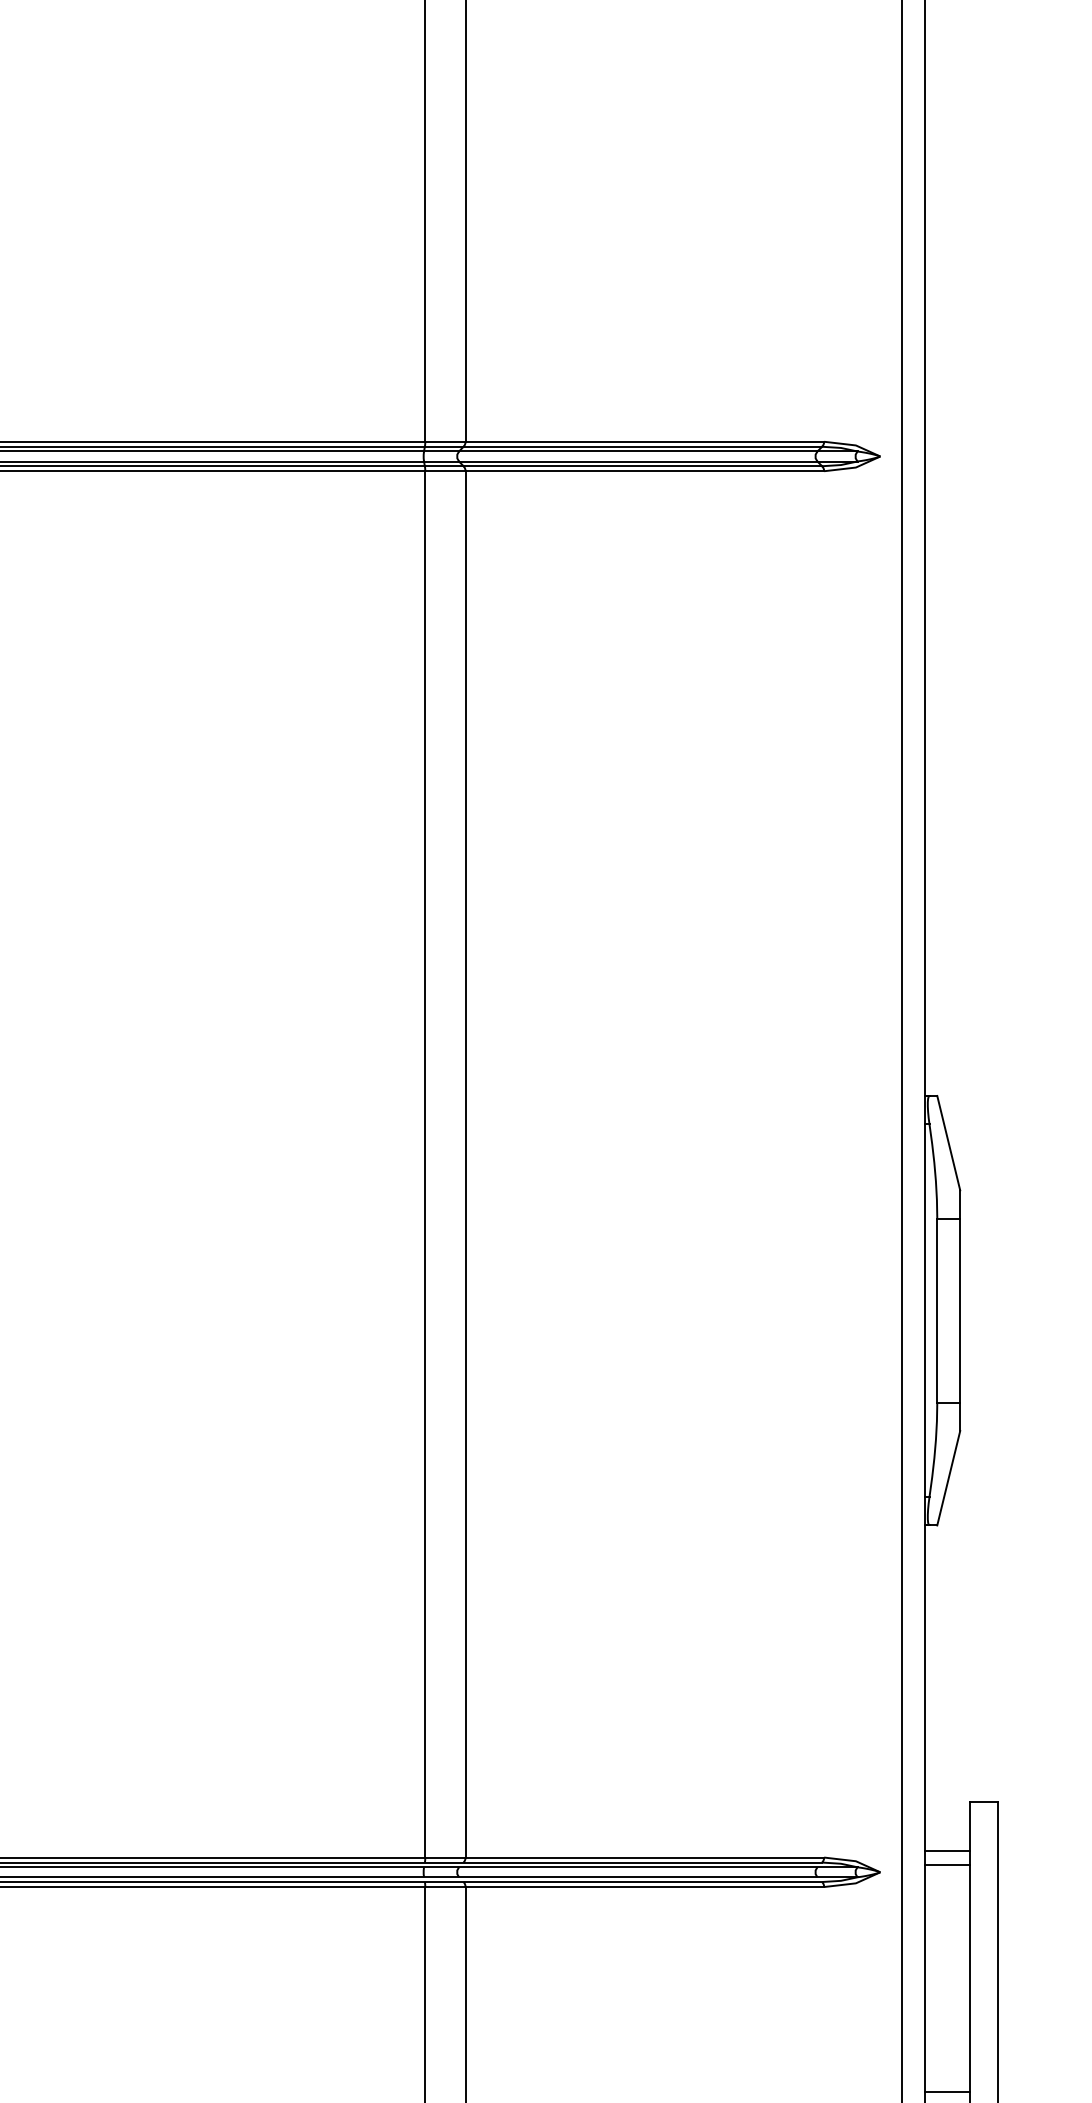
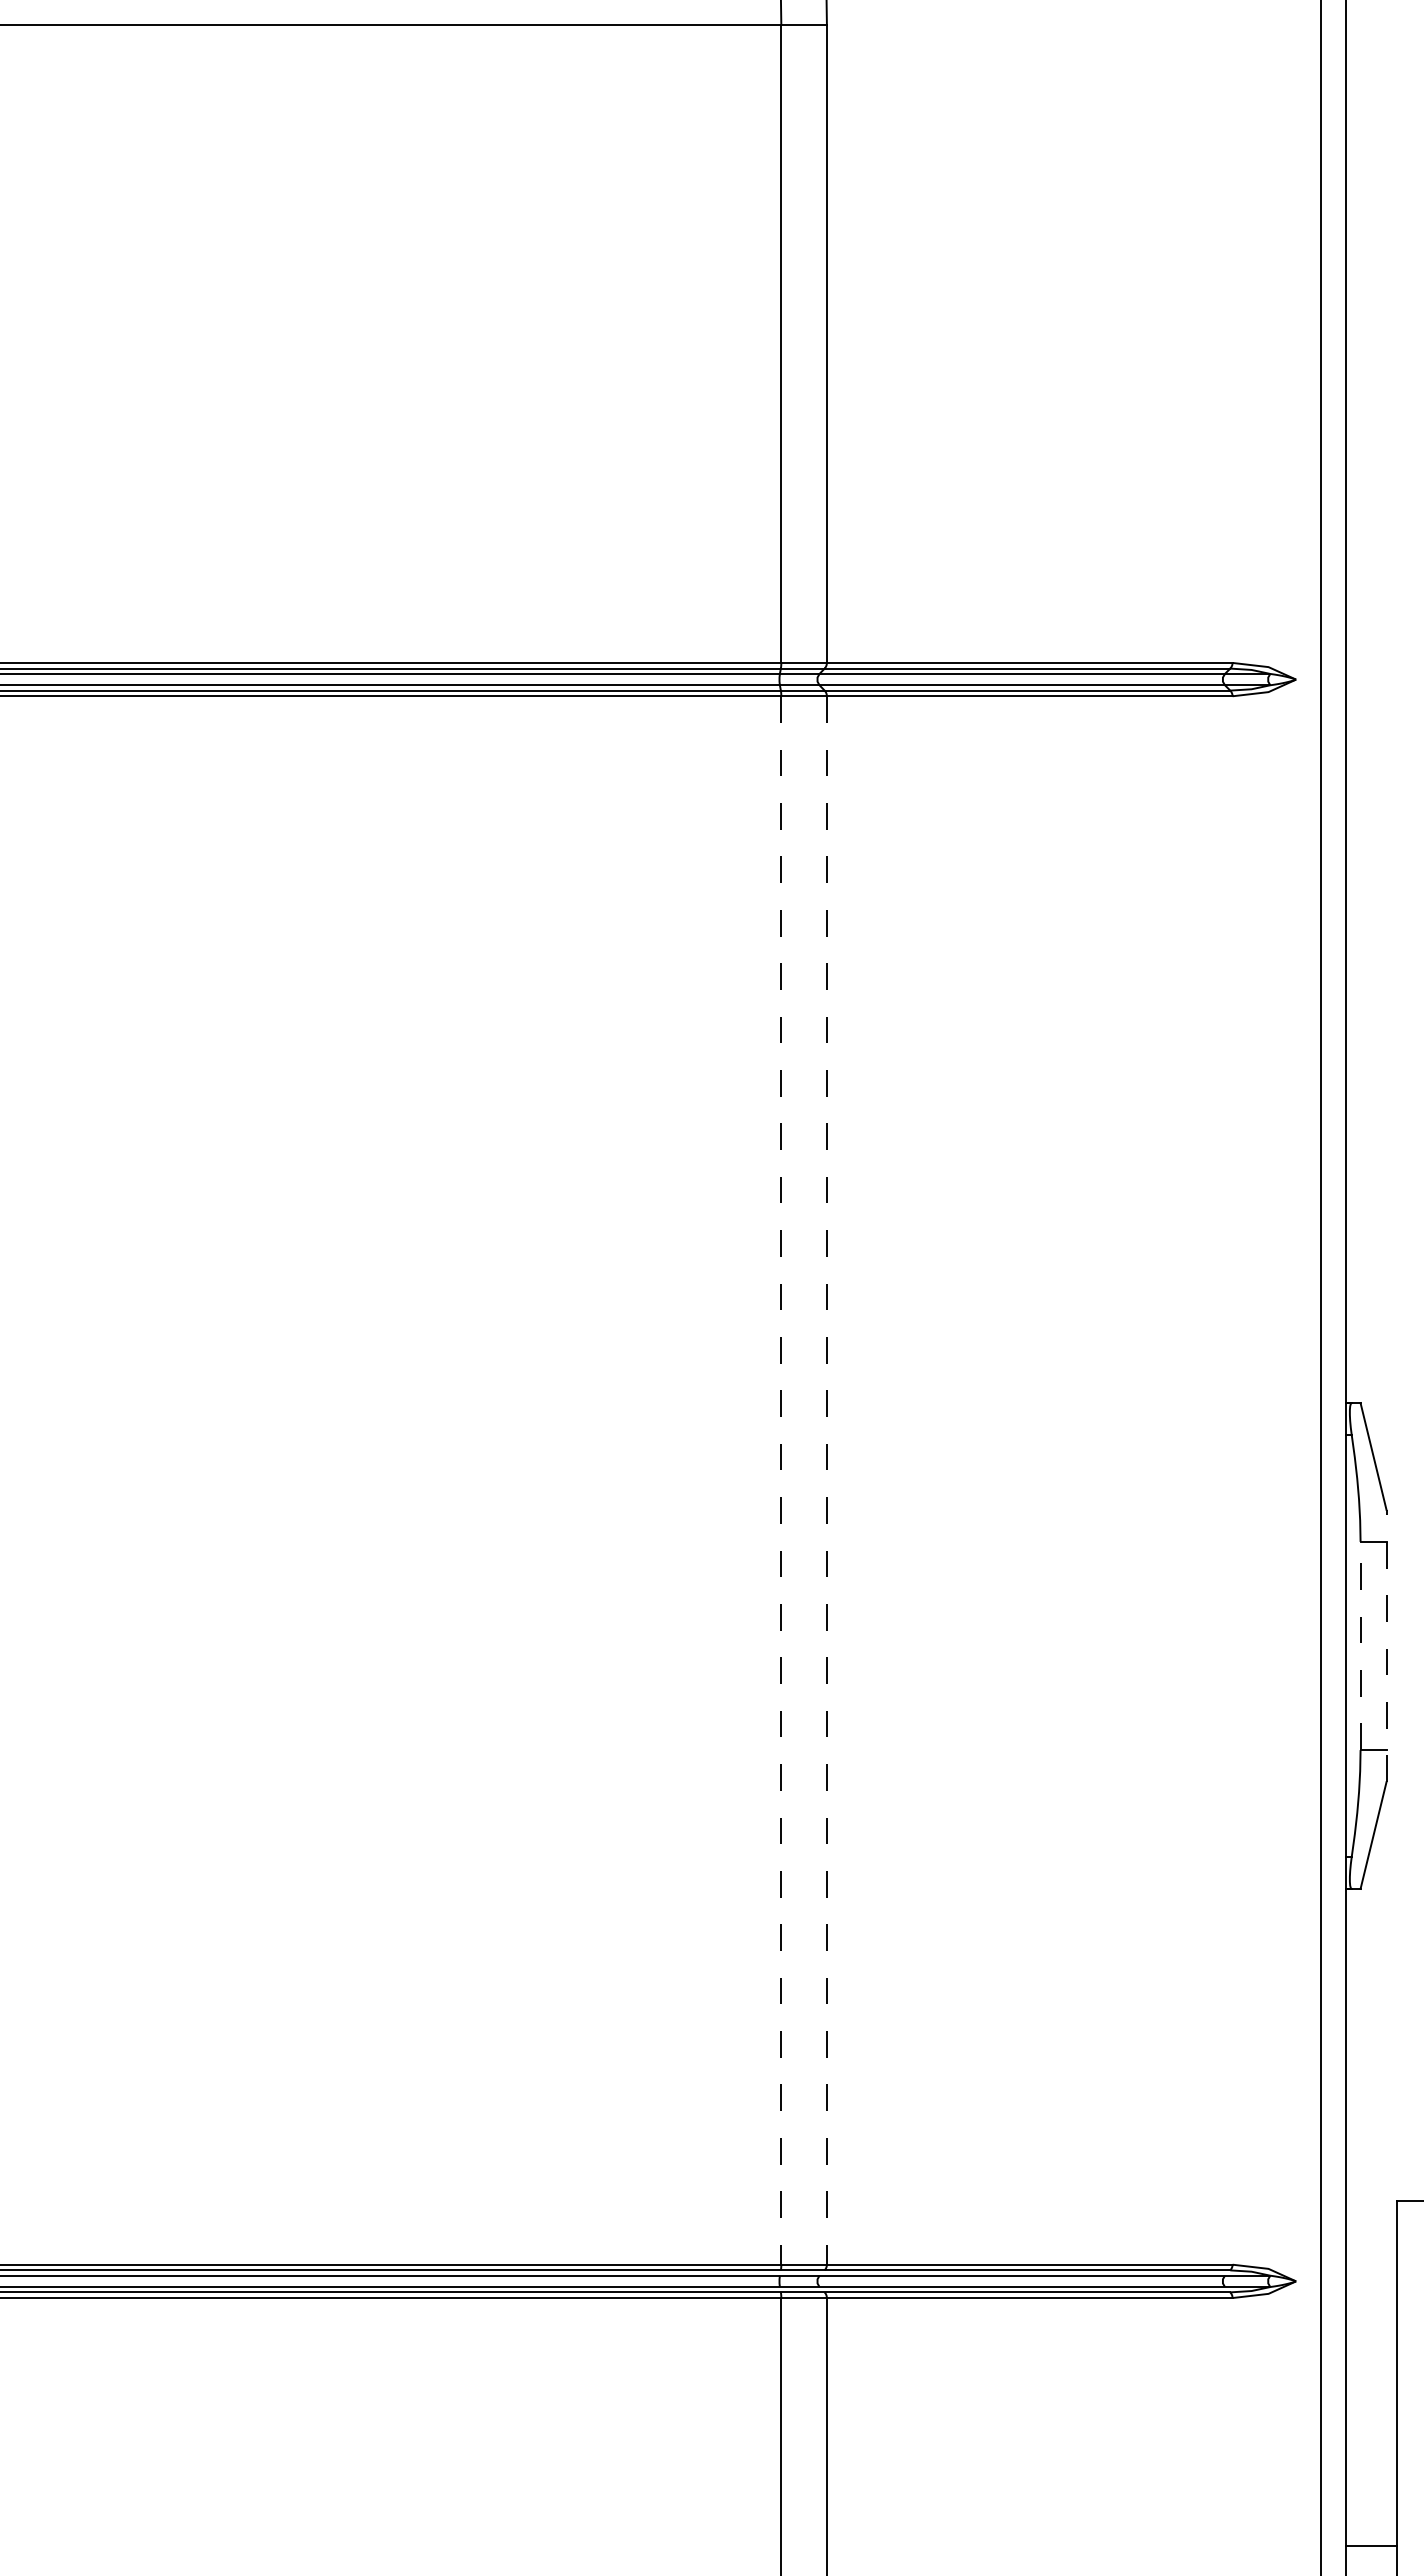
line: (425, 1164) -> (781, 1480), solid -> dashed
line: (465, 1164) -> (826, 1480), solid -> dashed
line: (937, 1310) -> (1360, 1645), solid -> dashed
line: (960, 1310) -> (1386, 1645), solid -> dashed
line: (946, 1851) -> (1371, 2257), removed
line: (946, 1865) -> (1371, 2273), removed
line: (946, 2091) -> (1371, 2529), removed

